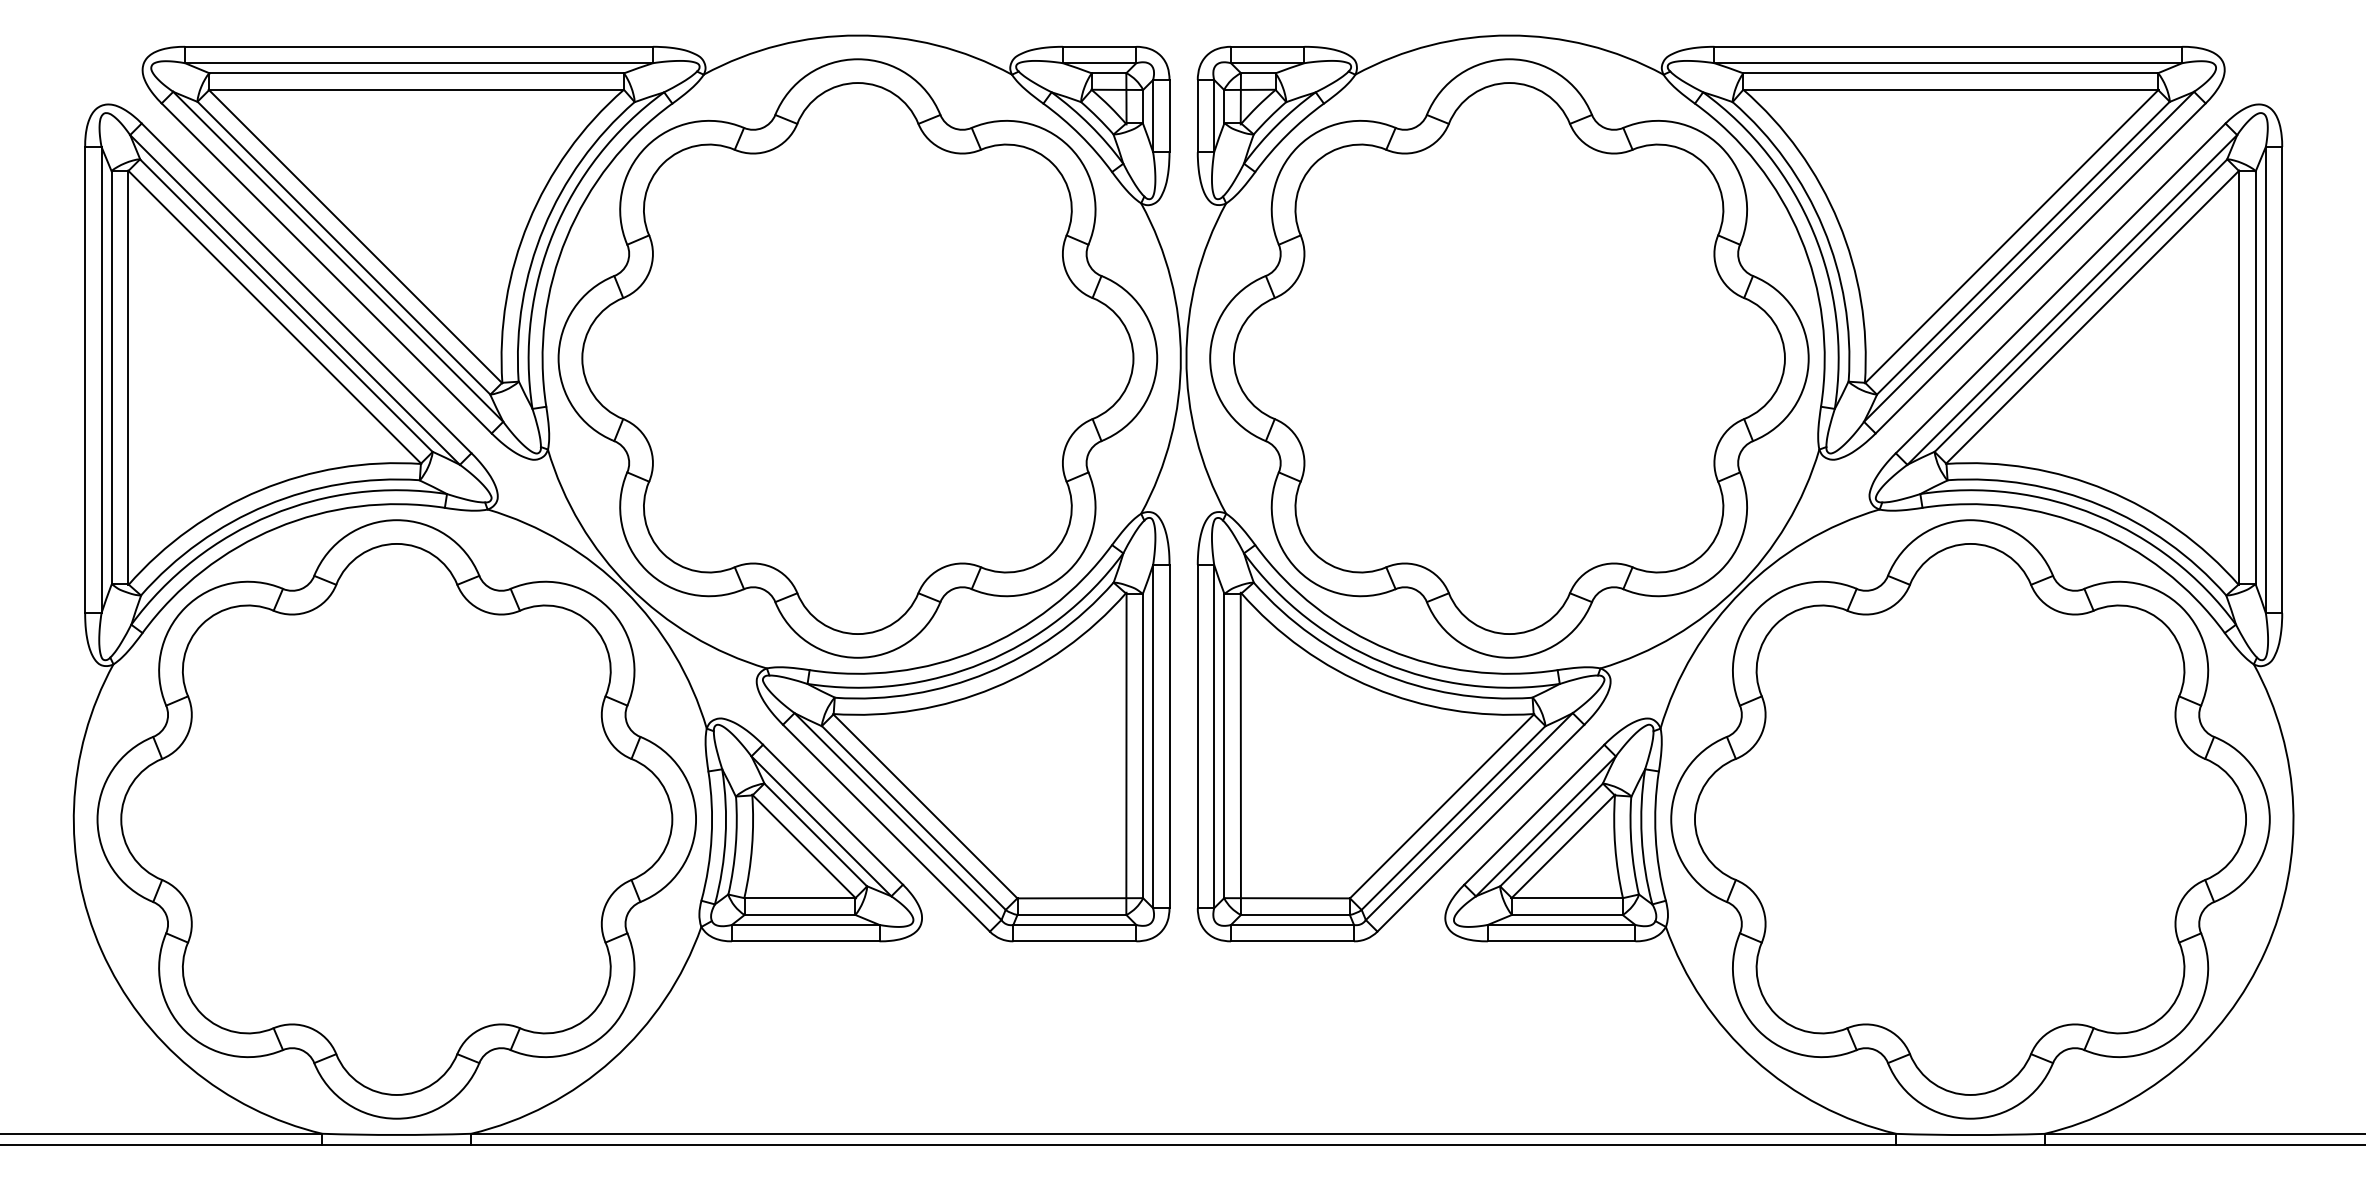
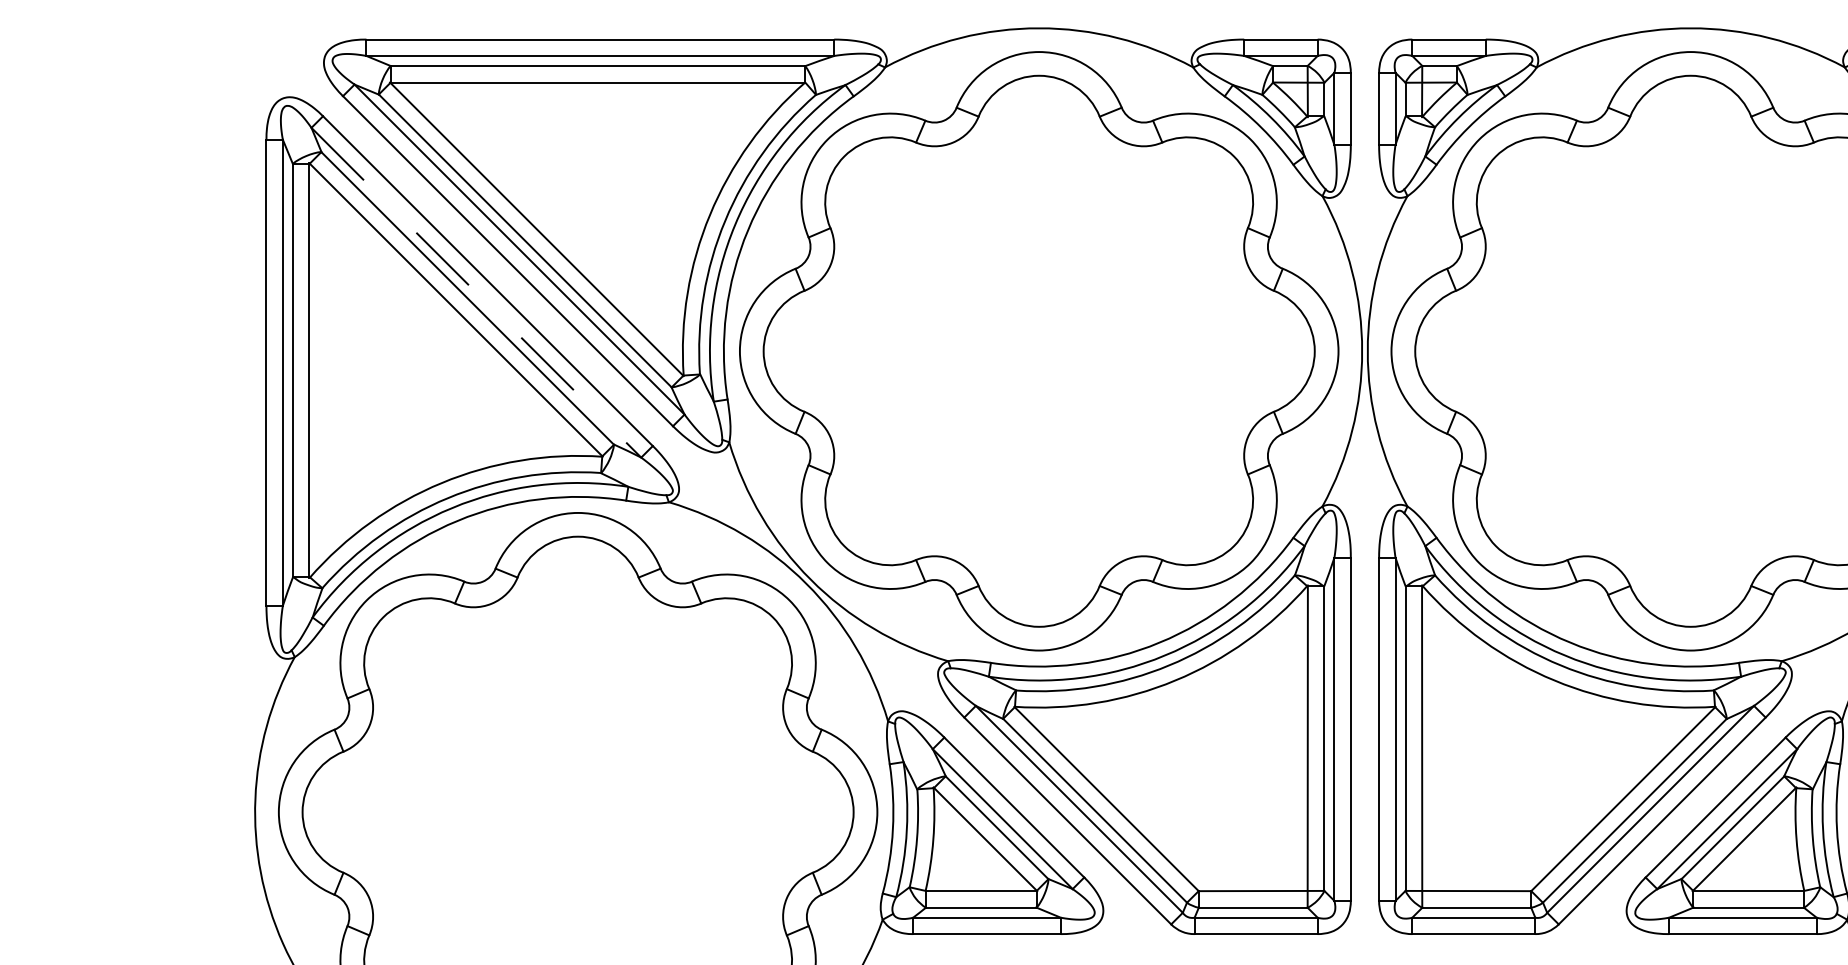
line: (295, 300) -> (476, 293), solid -> dashed

